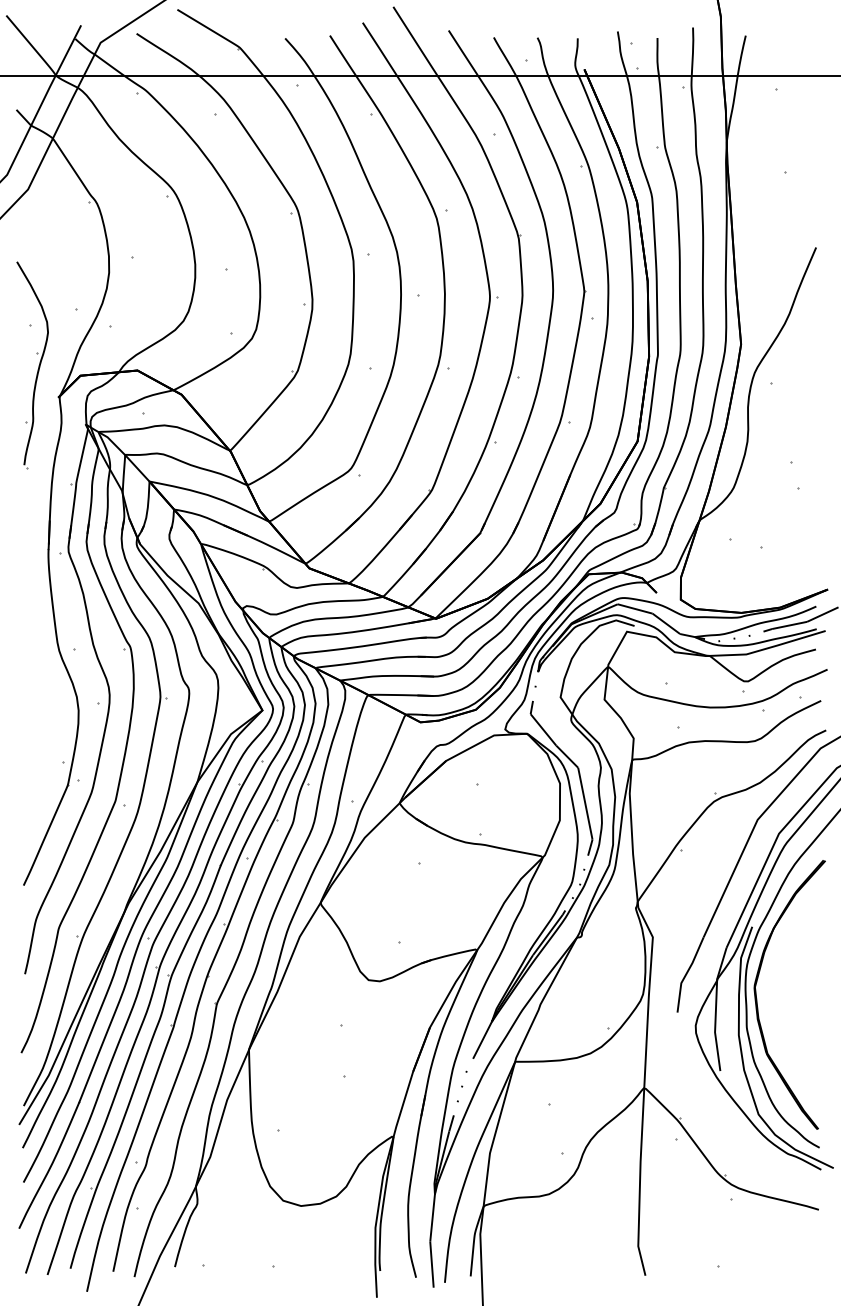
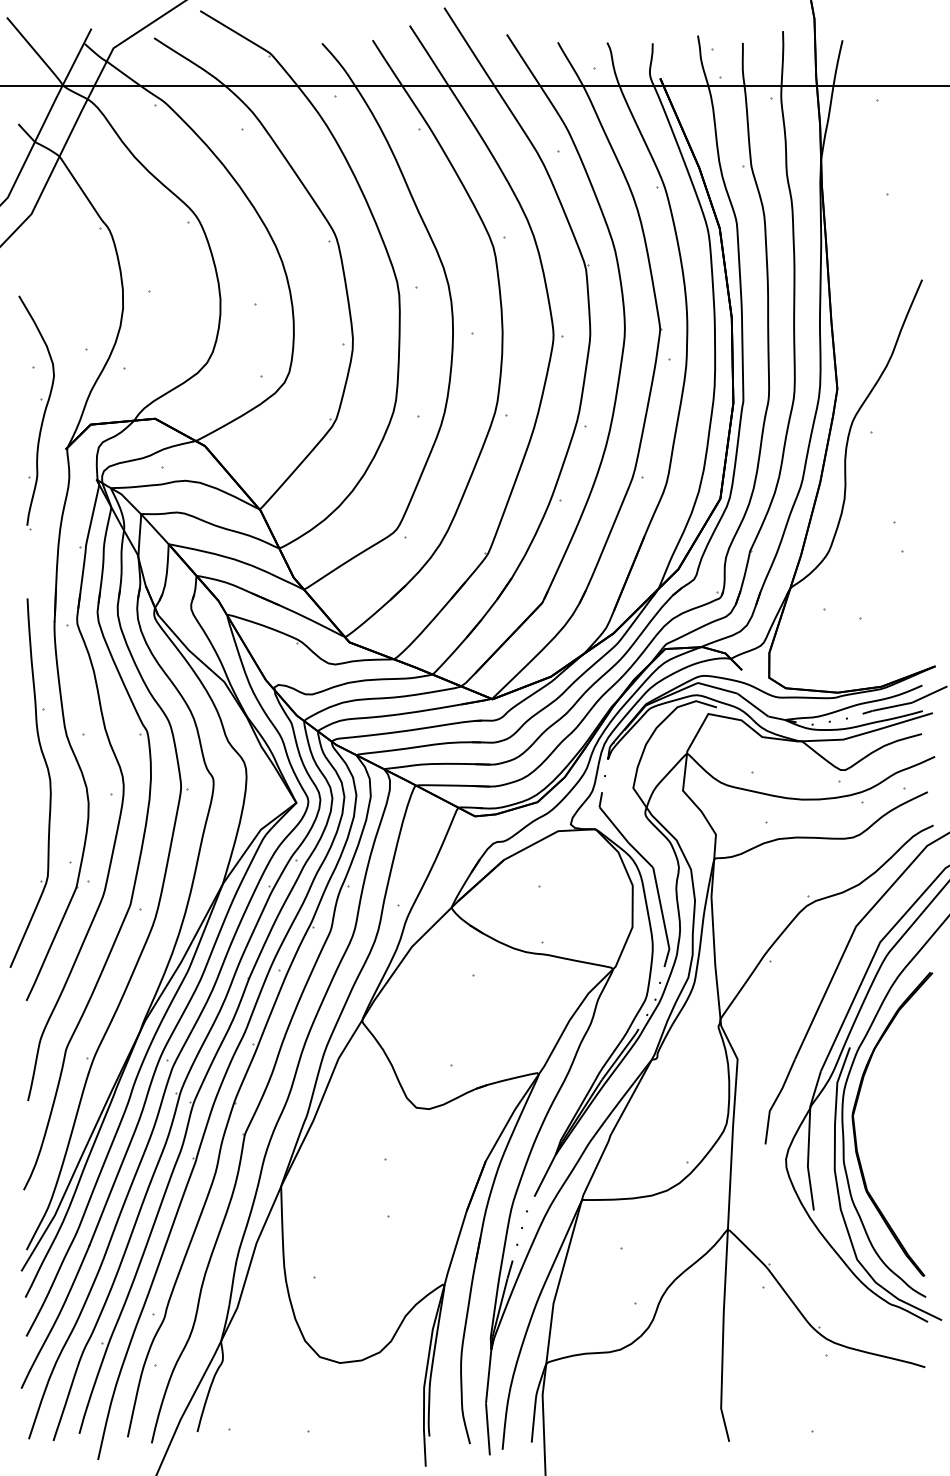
part: (43, 687) -> (48, 777), added

